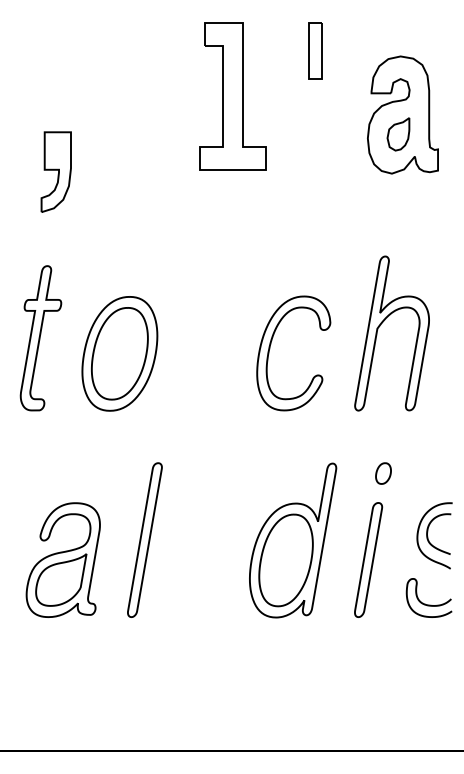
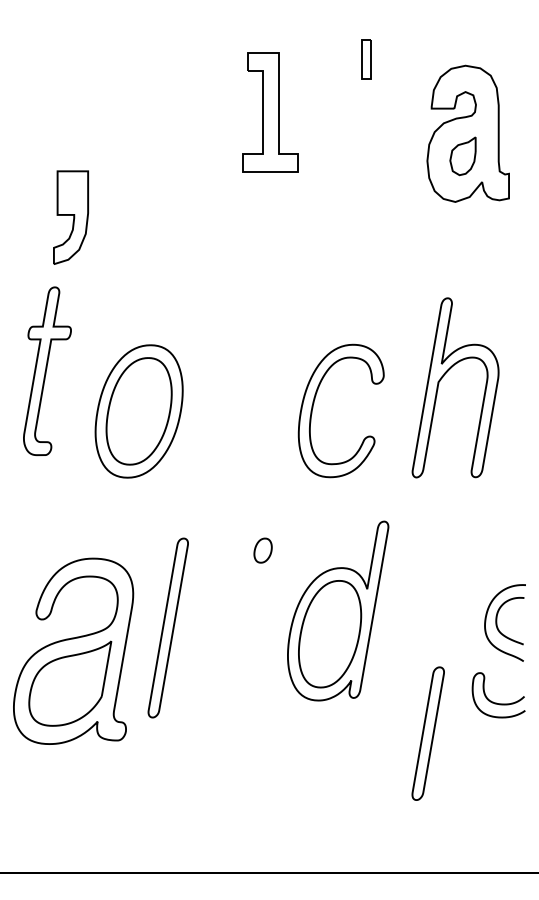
part: (315, 50) -> (366, 58), size x0.6
part: (232, 96) -> (270, 112), size x0.7
part: (55, 171) -> (70, 216), moved
part: (40, 338) -> (46, 371), moved
part: (383, 473) -> (263, 550), moved
part: (293, 540) -> (338, 611), moved
part: (62, 559) -> (72, 650), size x1.4
part: (368, 559) -> (428, 733), moved

